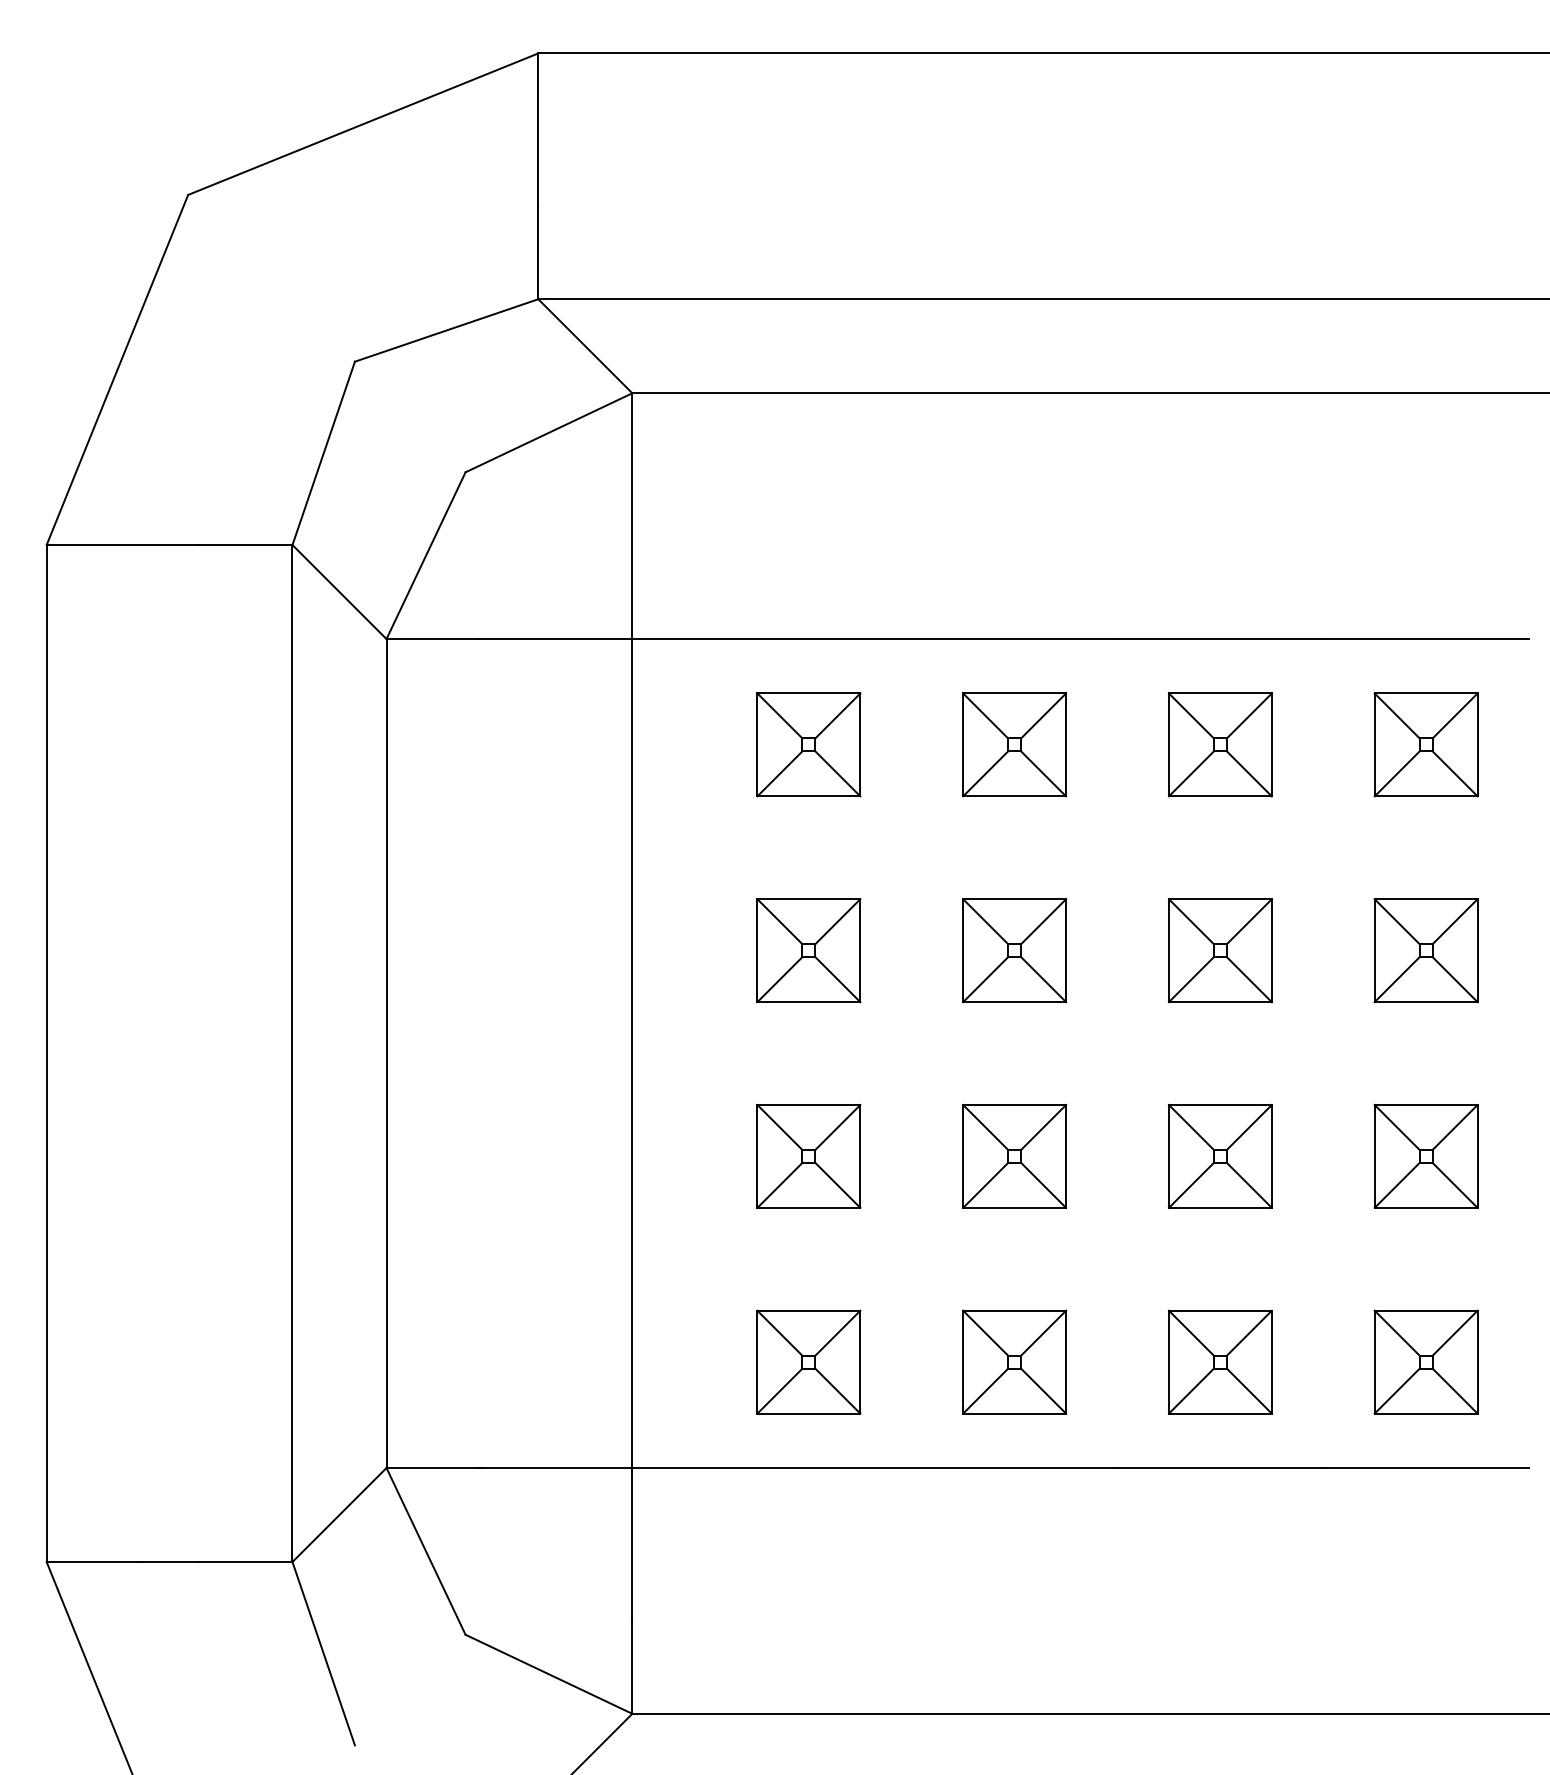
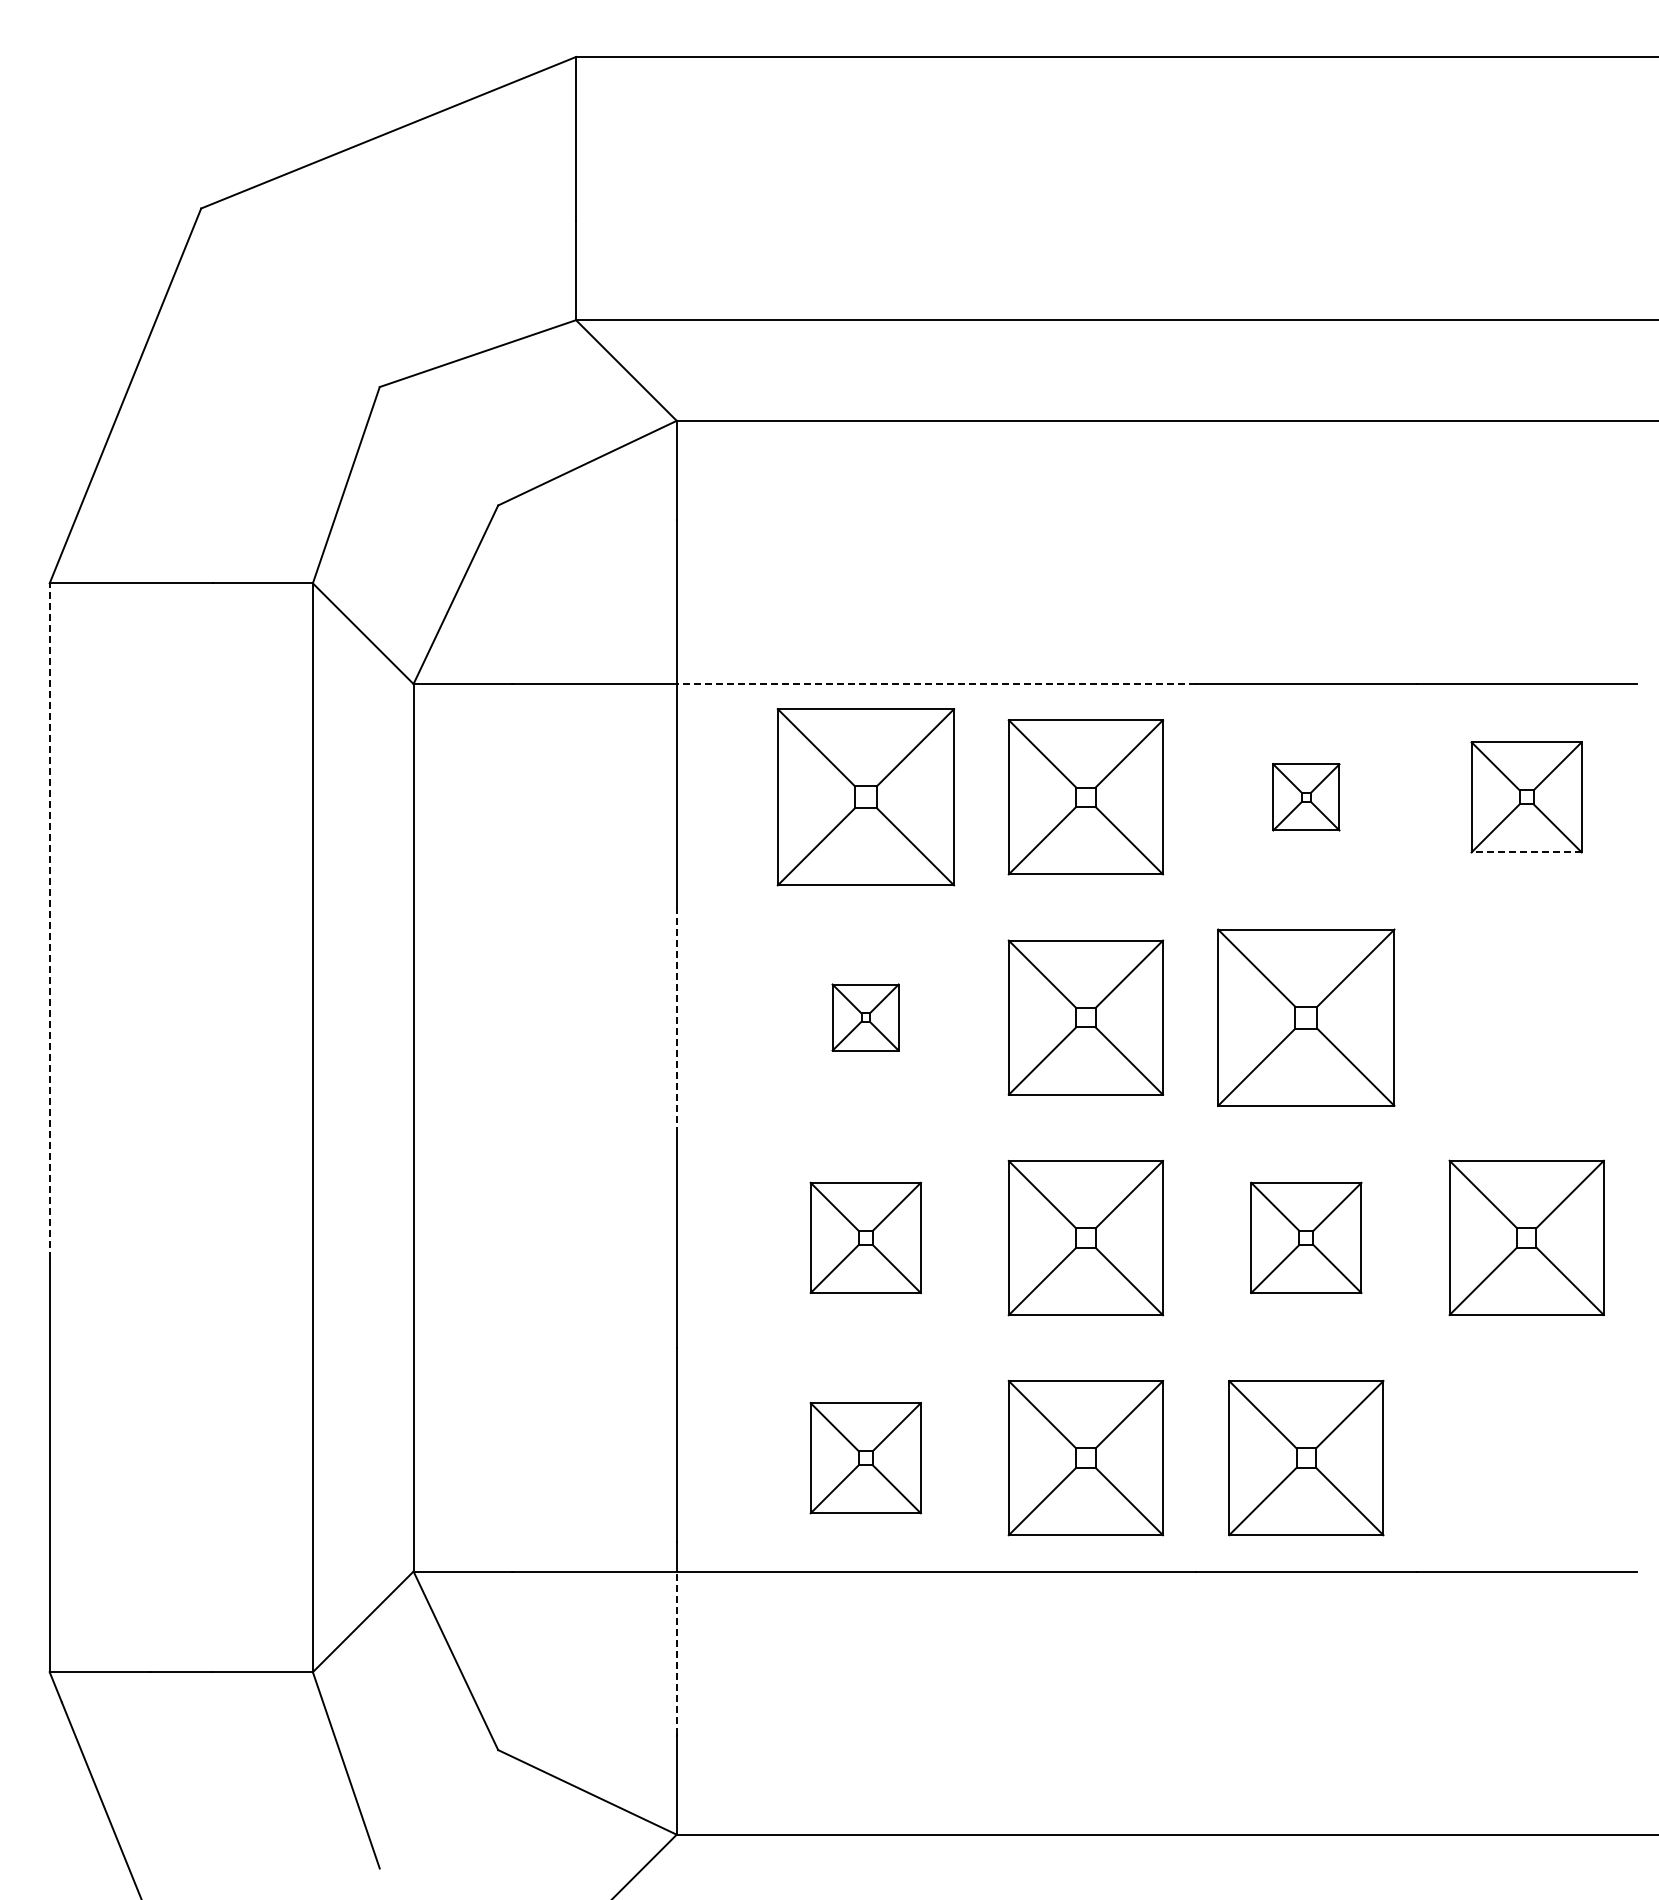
line: (874, 639) -> (936, 684), solid -> dashed
part: (808, 745) -> (865, 797), size x1.6
part: (1015, 745) -> (1086, 797), size x1.4
part: (1220, 745) -> (1306, 797), size x0.6
line: (1425, 796) -> (1526, 852), solid -> dashed
line: (46, 860) -> (49, 921), solid -> dashed
part: (808, 950) -> (865, 1017), size x0.6
part: (1015, 950) -> (1086, 1017), size x1.4
part: (1220, 950) -> (1306, 1017), size x1.6
part: (1425, 950) -> (1526, 1017), removed
line: (632, 951) -> (676, 1018), solid -> dashed
part: (1015, 1156) -> (1086, 1237), size x1.4
part: (1425, 1156) -> (1526, 1237), size x1.4
part: (1015, 1362) -> (1086, 1458), size x1.4
part: (1220, 1362) -> (1306, 1458), size x1.4
part: (1425, 1362) -> (1526, 1458), removed
line: (632, 1544) -> (676, 1653), solid -> dashed

